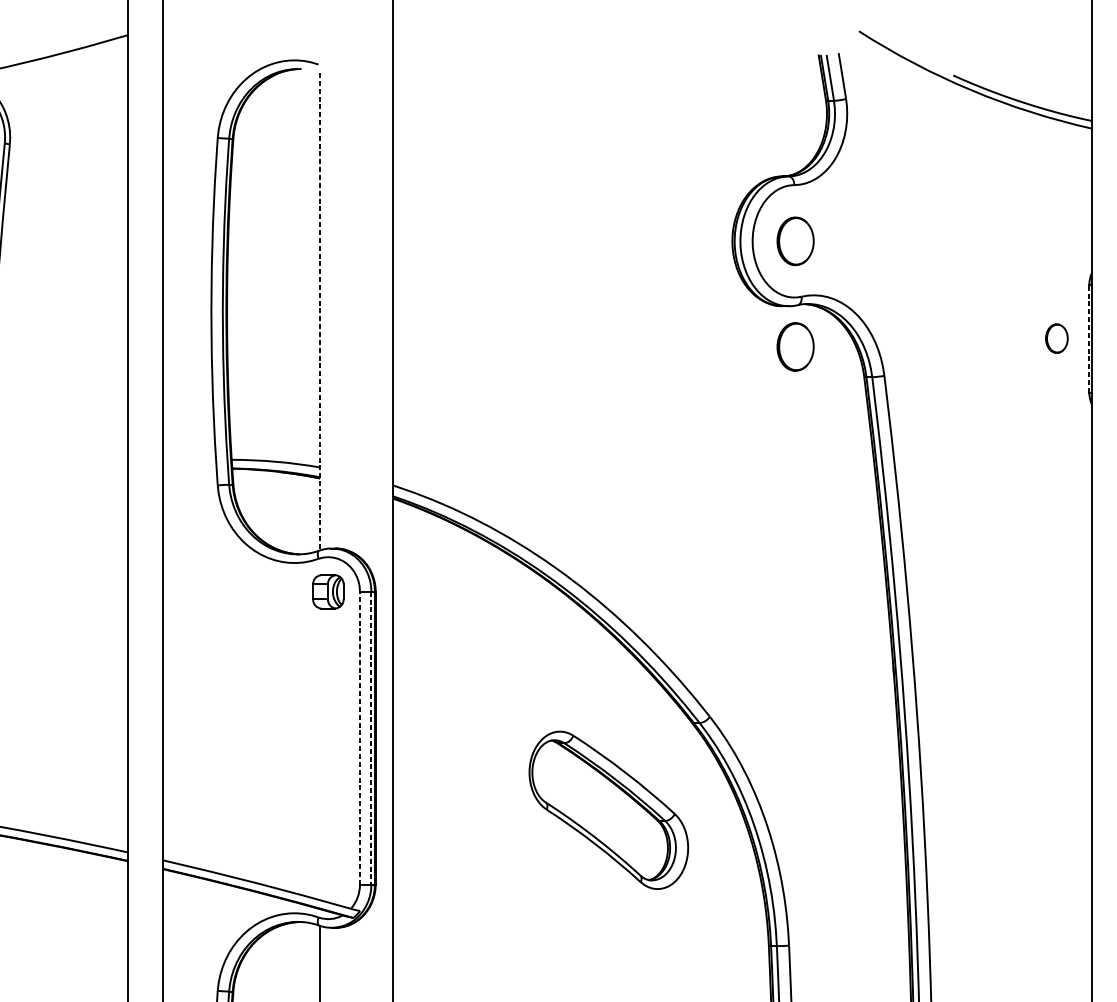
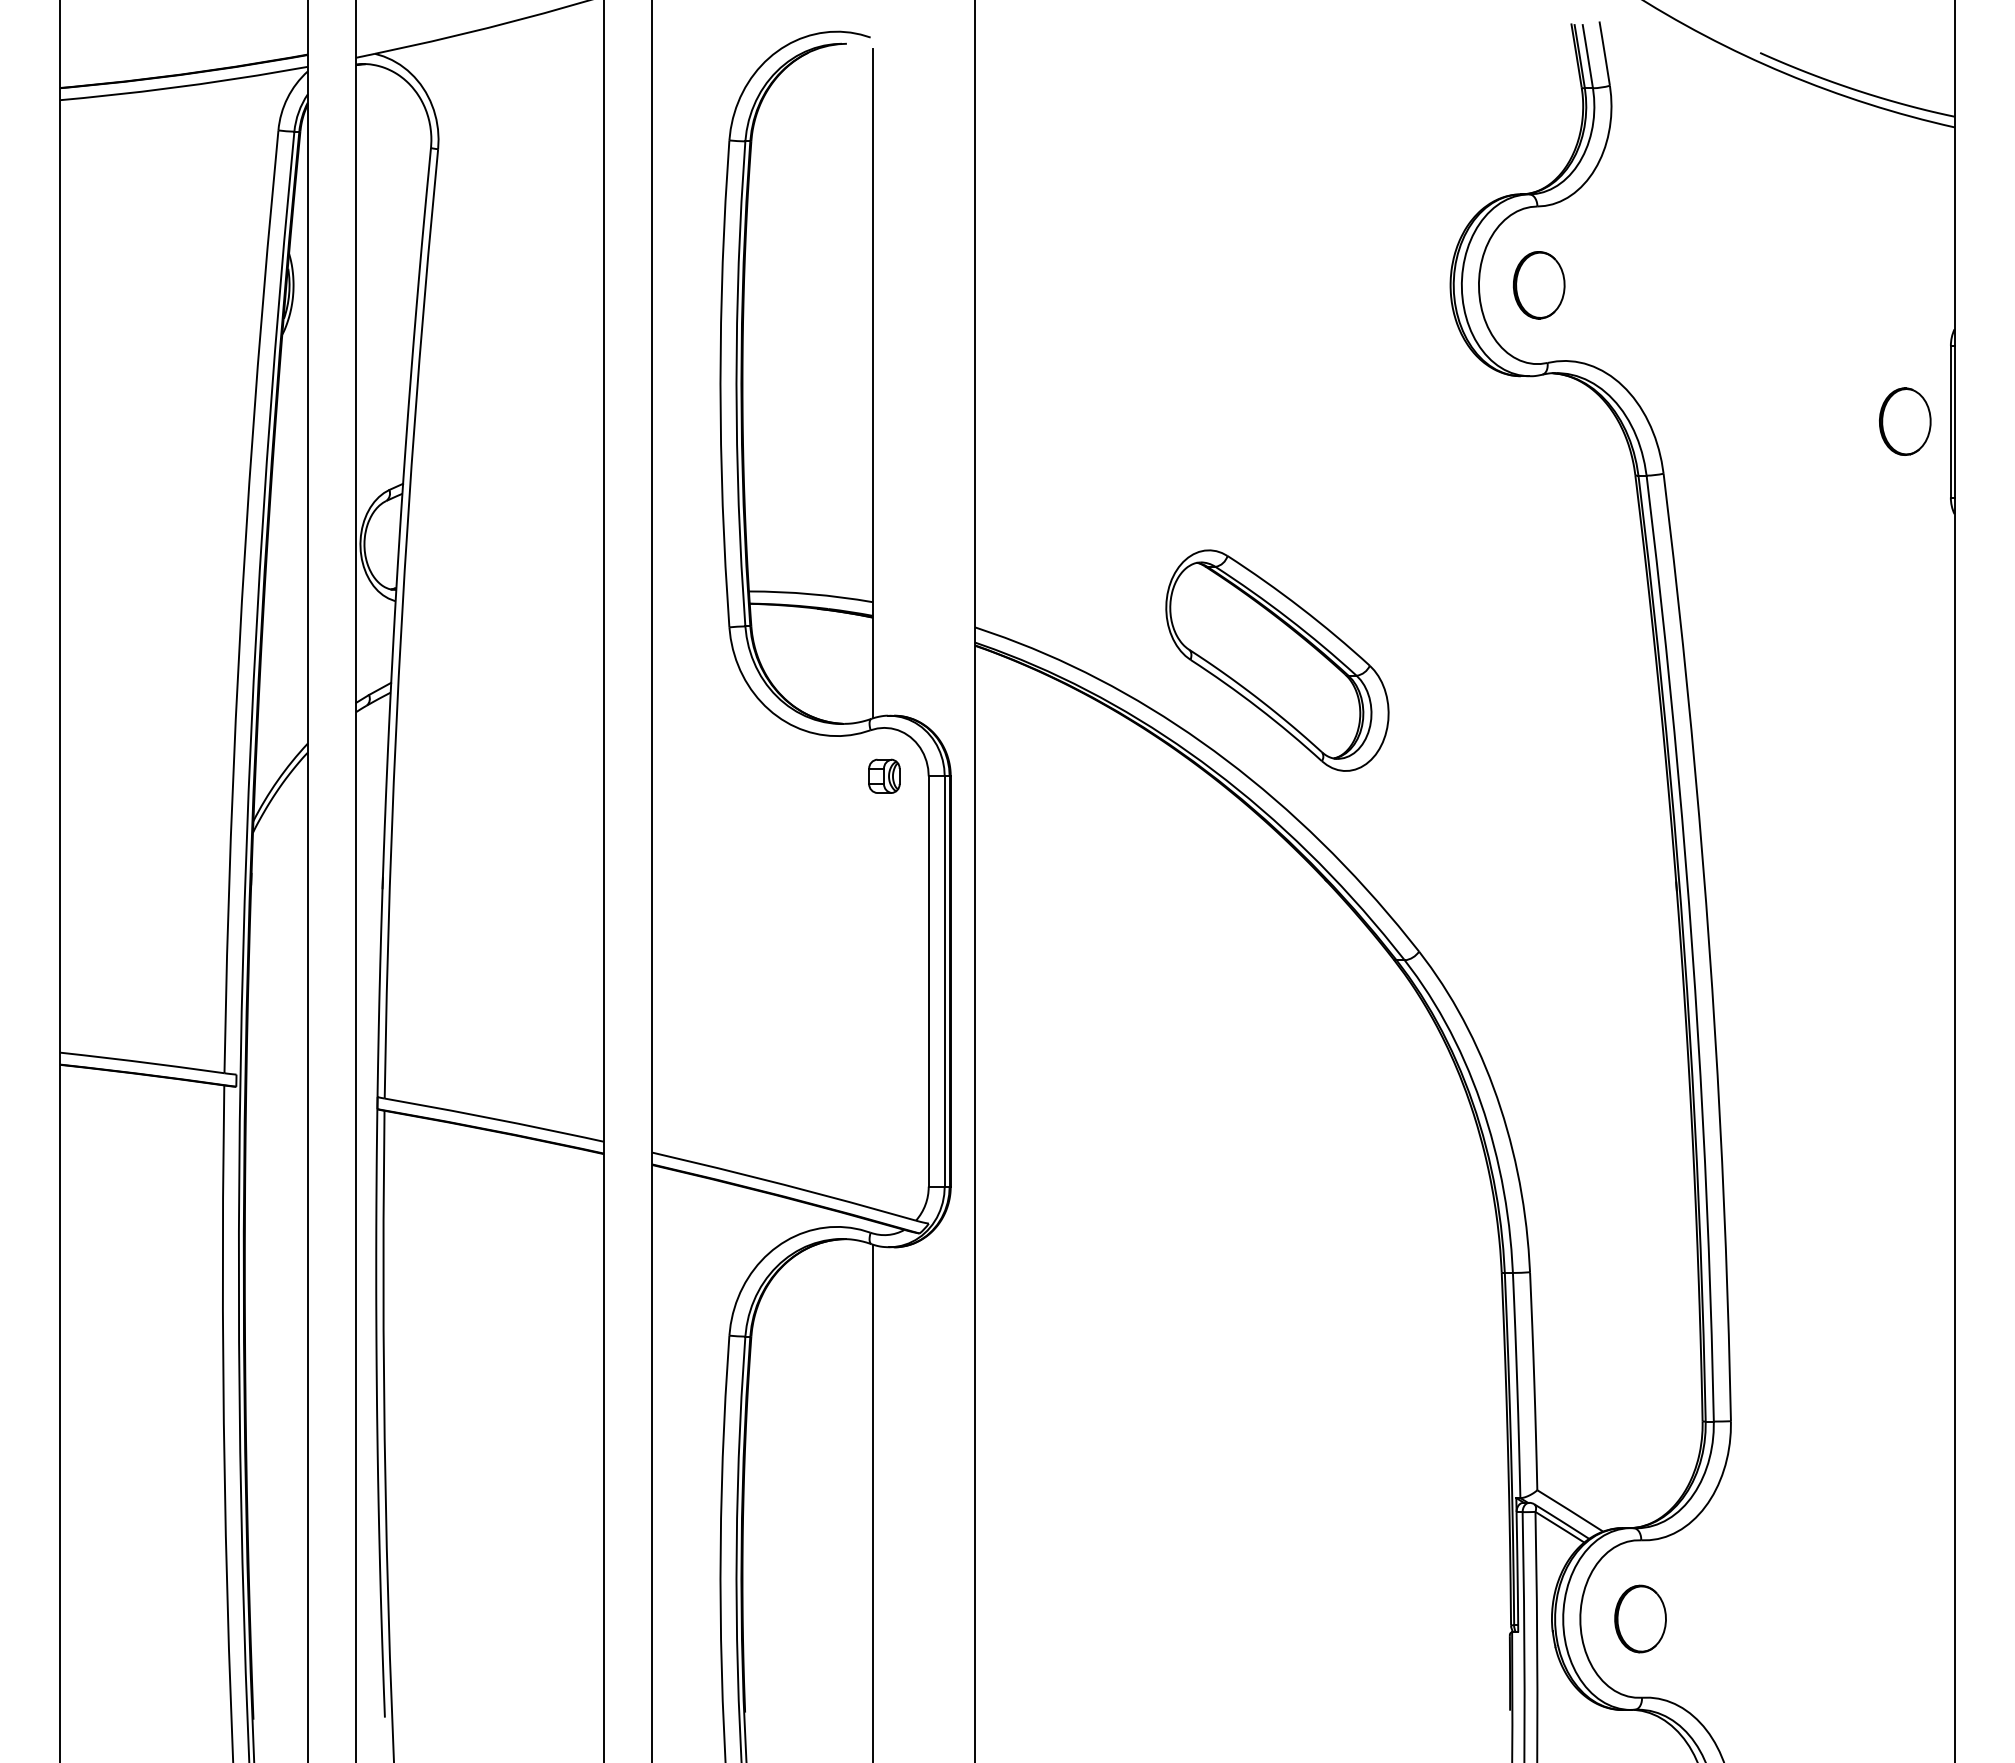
line: (319, 311) -> (872, 383), dashed -> solid
part: (1057, 338) -> (1905, 421), size x1.67
line: (1089, 338) -> (1950, 421), dashed -> solid
part: (795, 347) -> (1538, 433), removed
part: (328, 591) -> (884, 775), size x0.71
line: (359, 738) -> (928, 981), dashed -> solid
line: (371, 738) -> (944, 982), dashed -> solid
part: (608, 810) -> (1277, 660), moved

